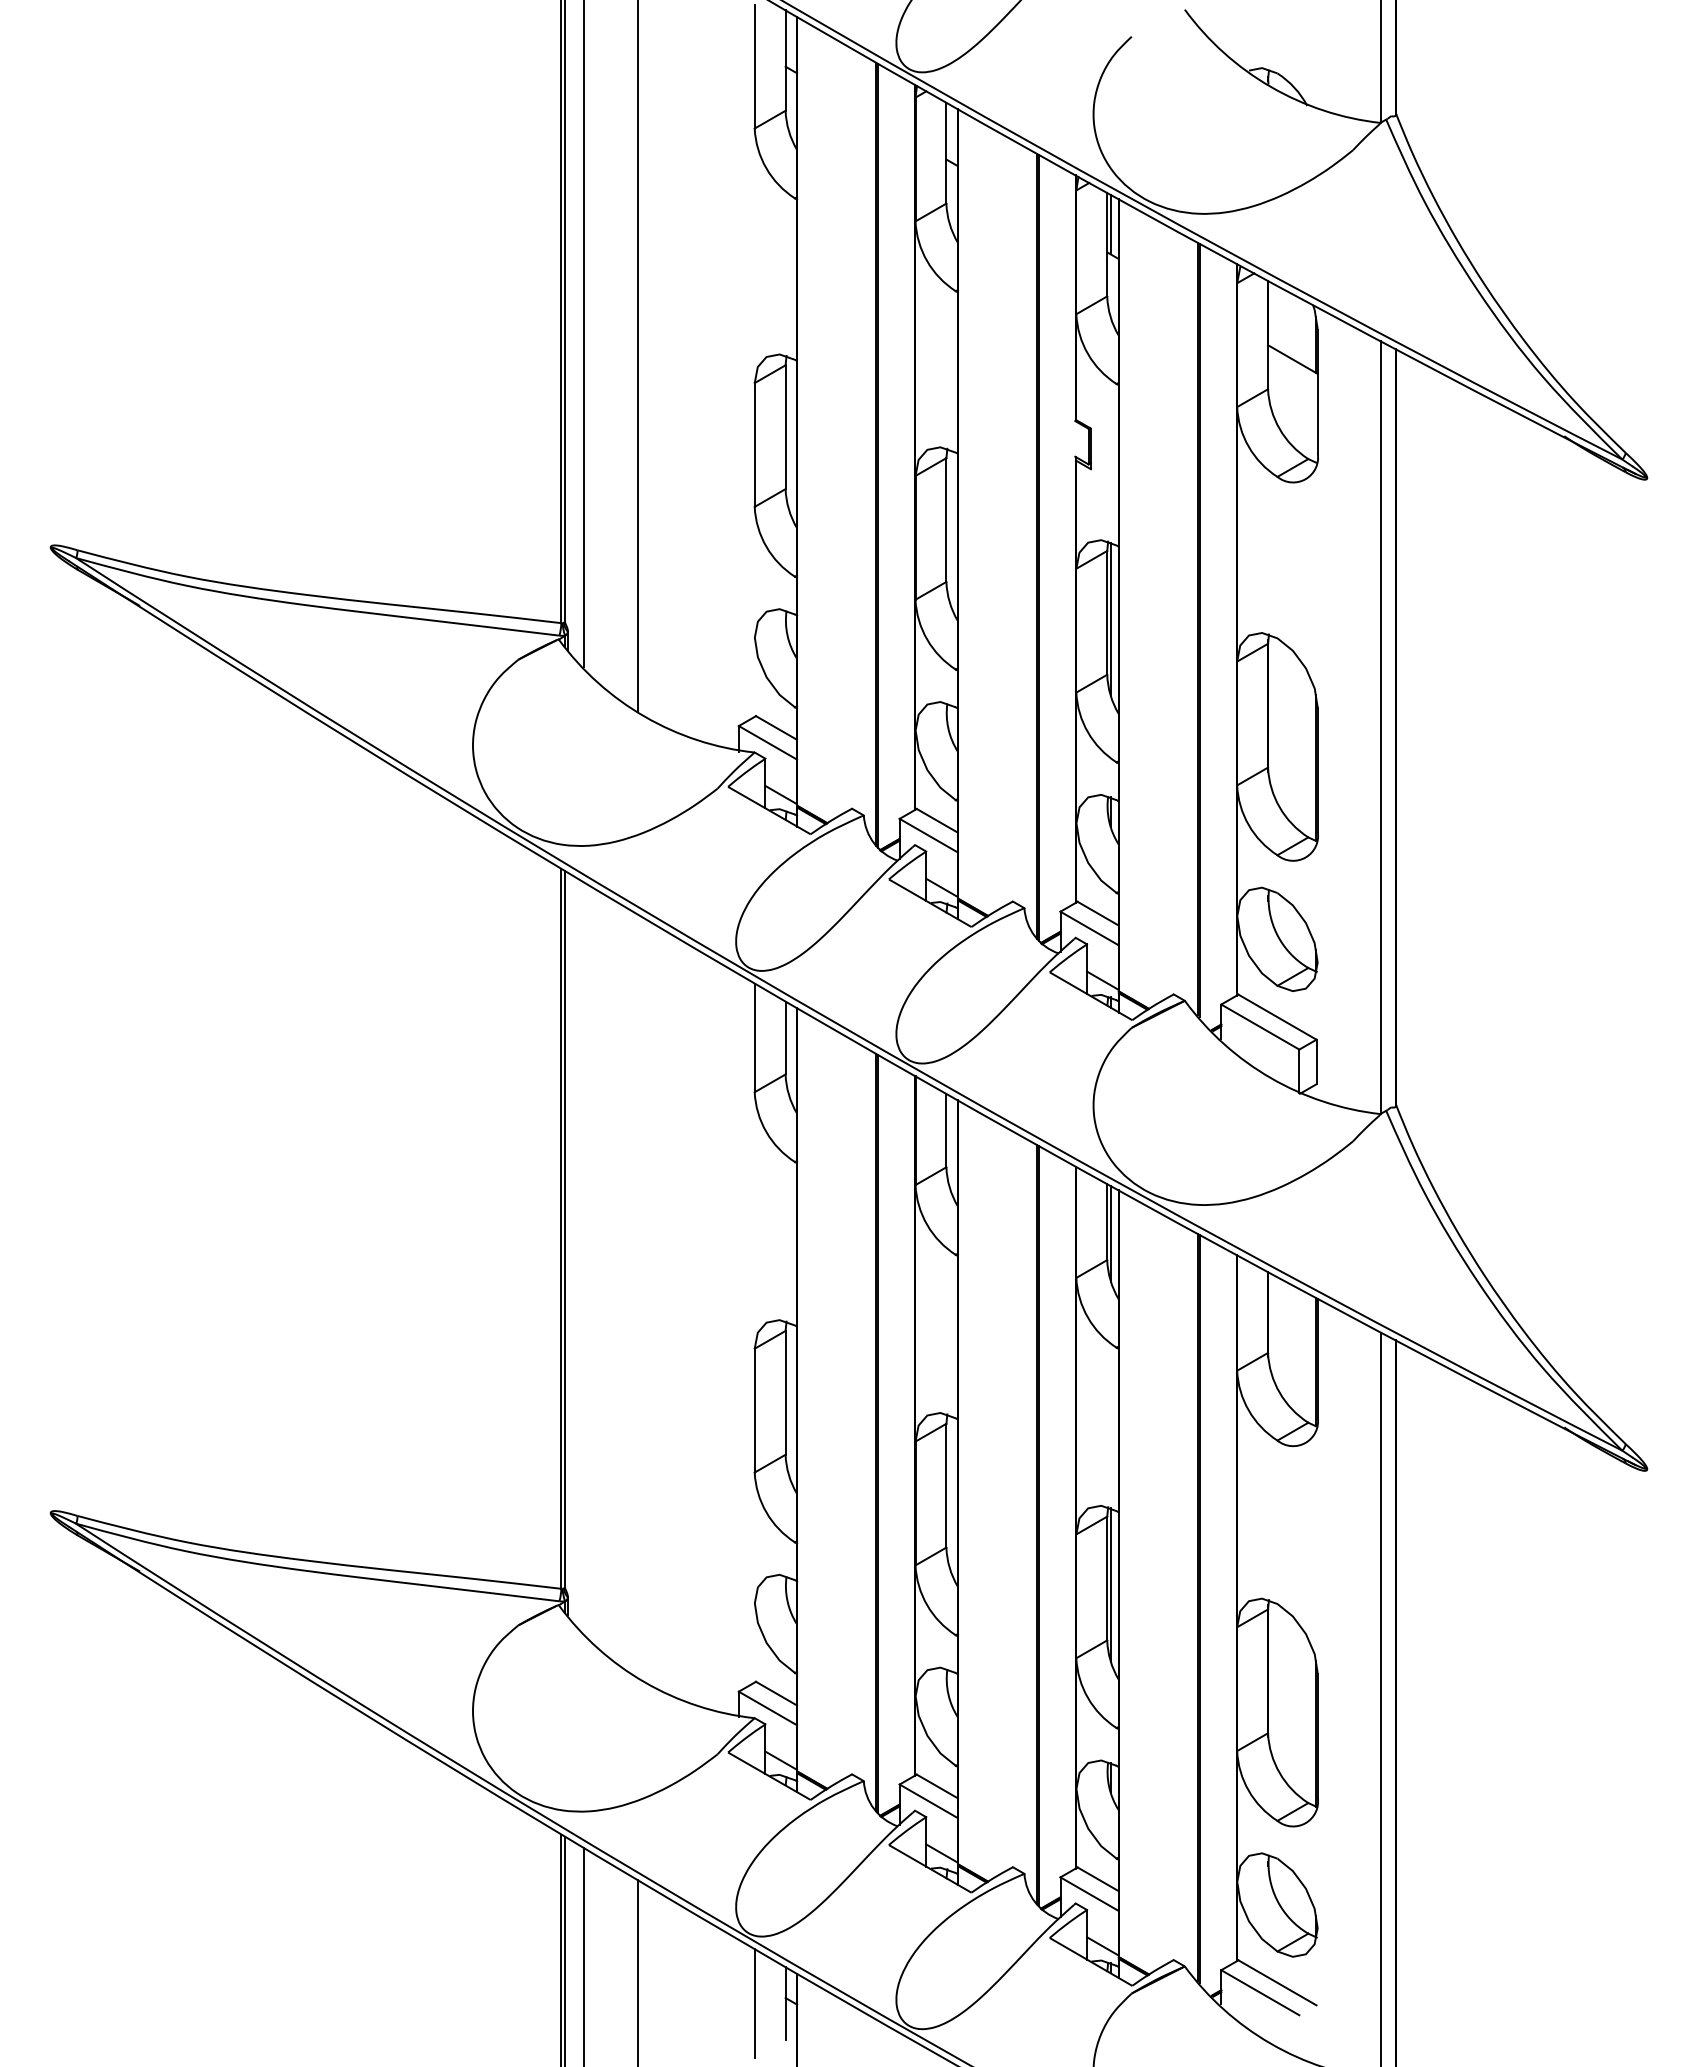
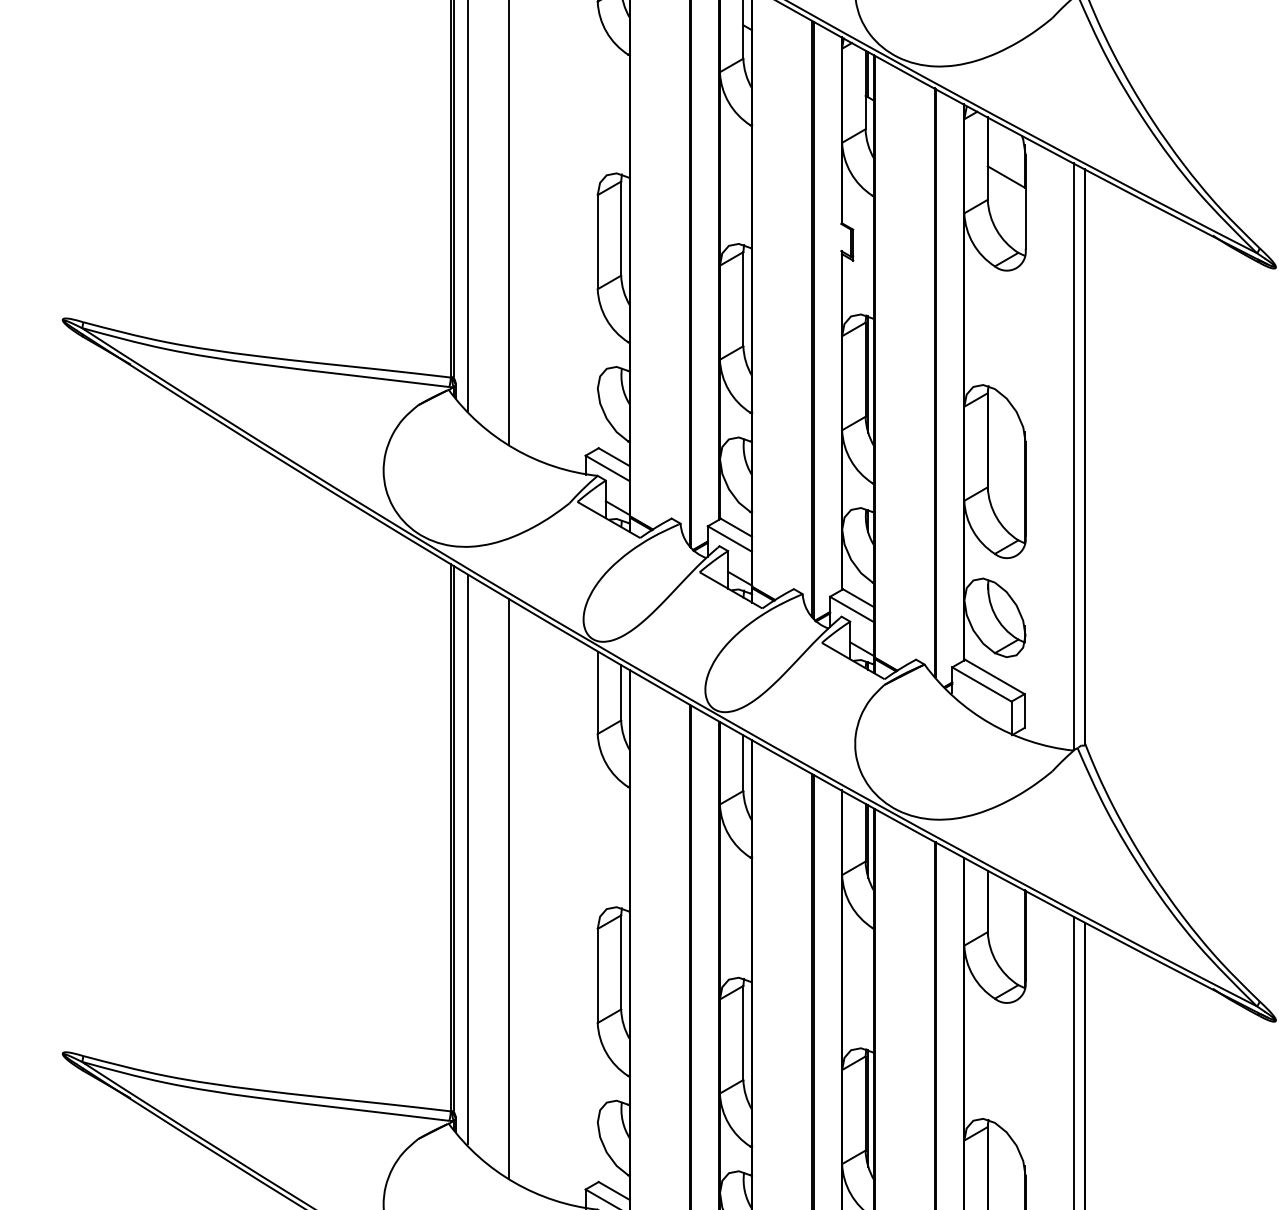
line: (584, 1257) -> (468, 859), added
line: (637, 1295) -> (508, 888), added

